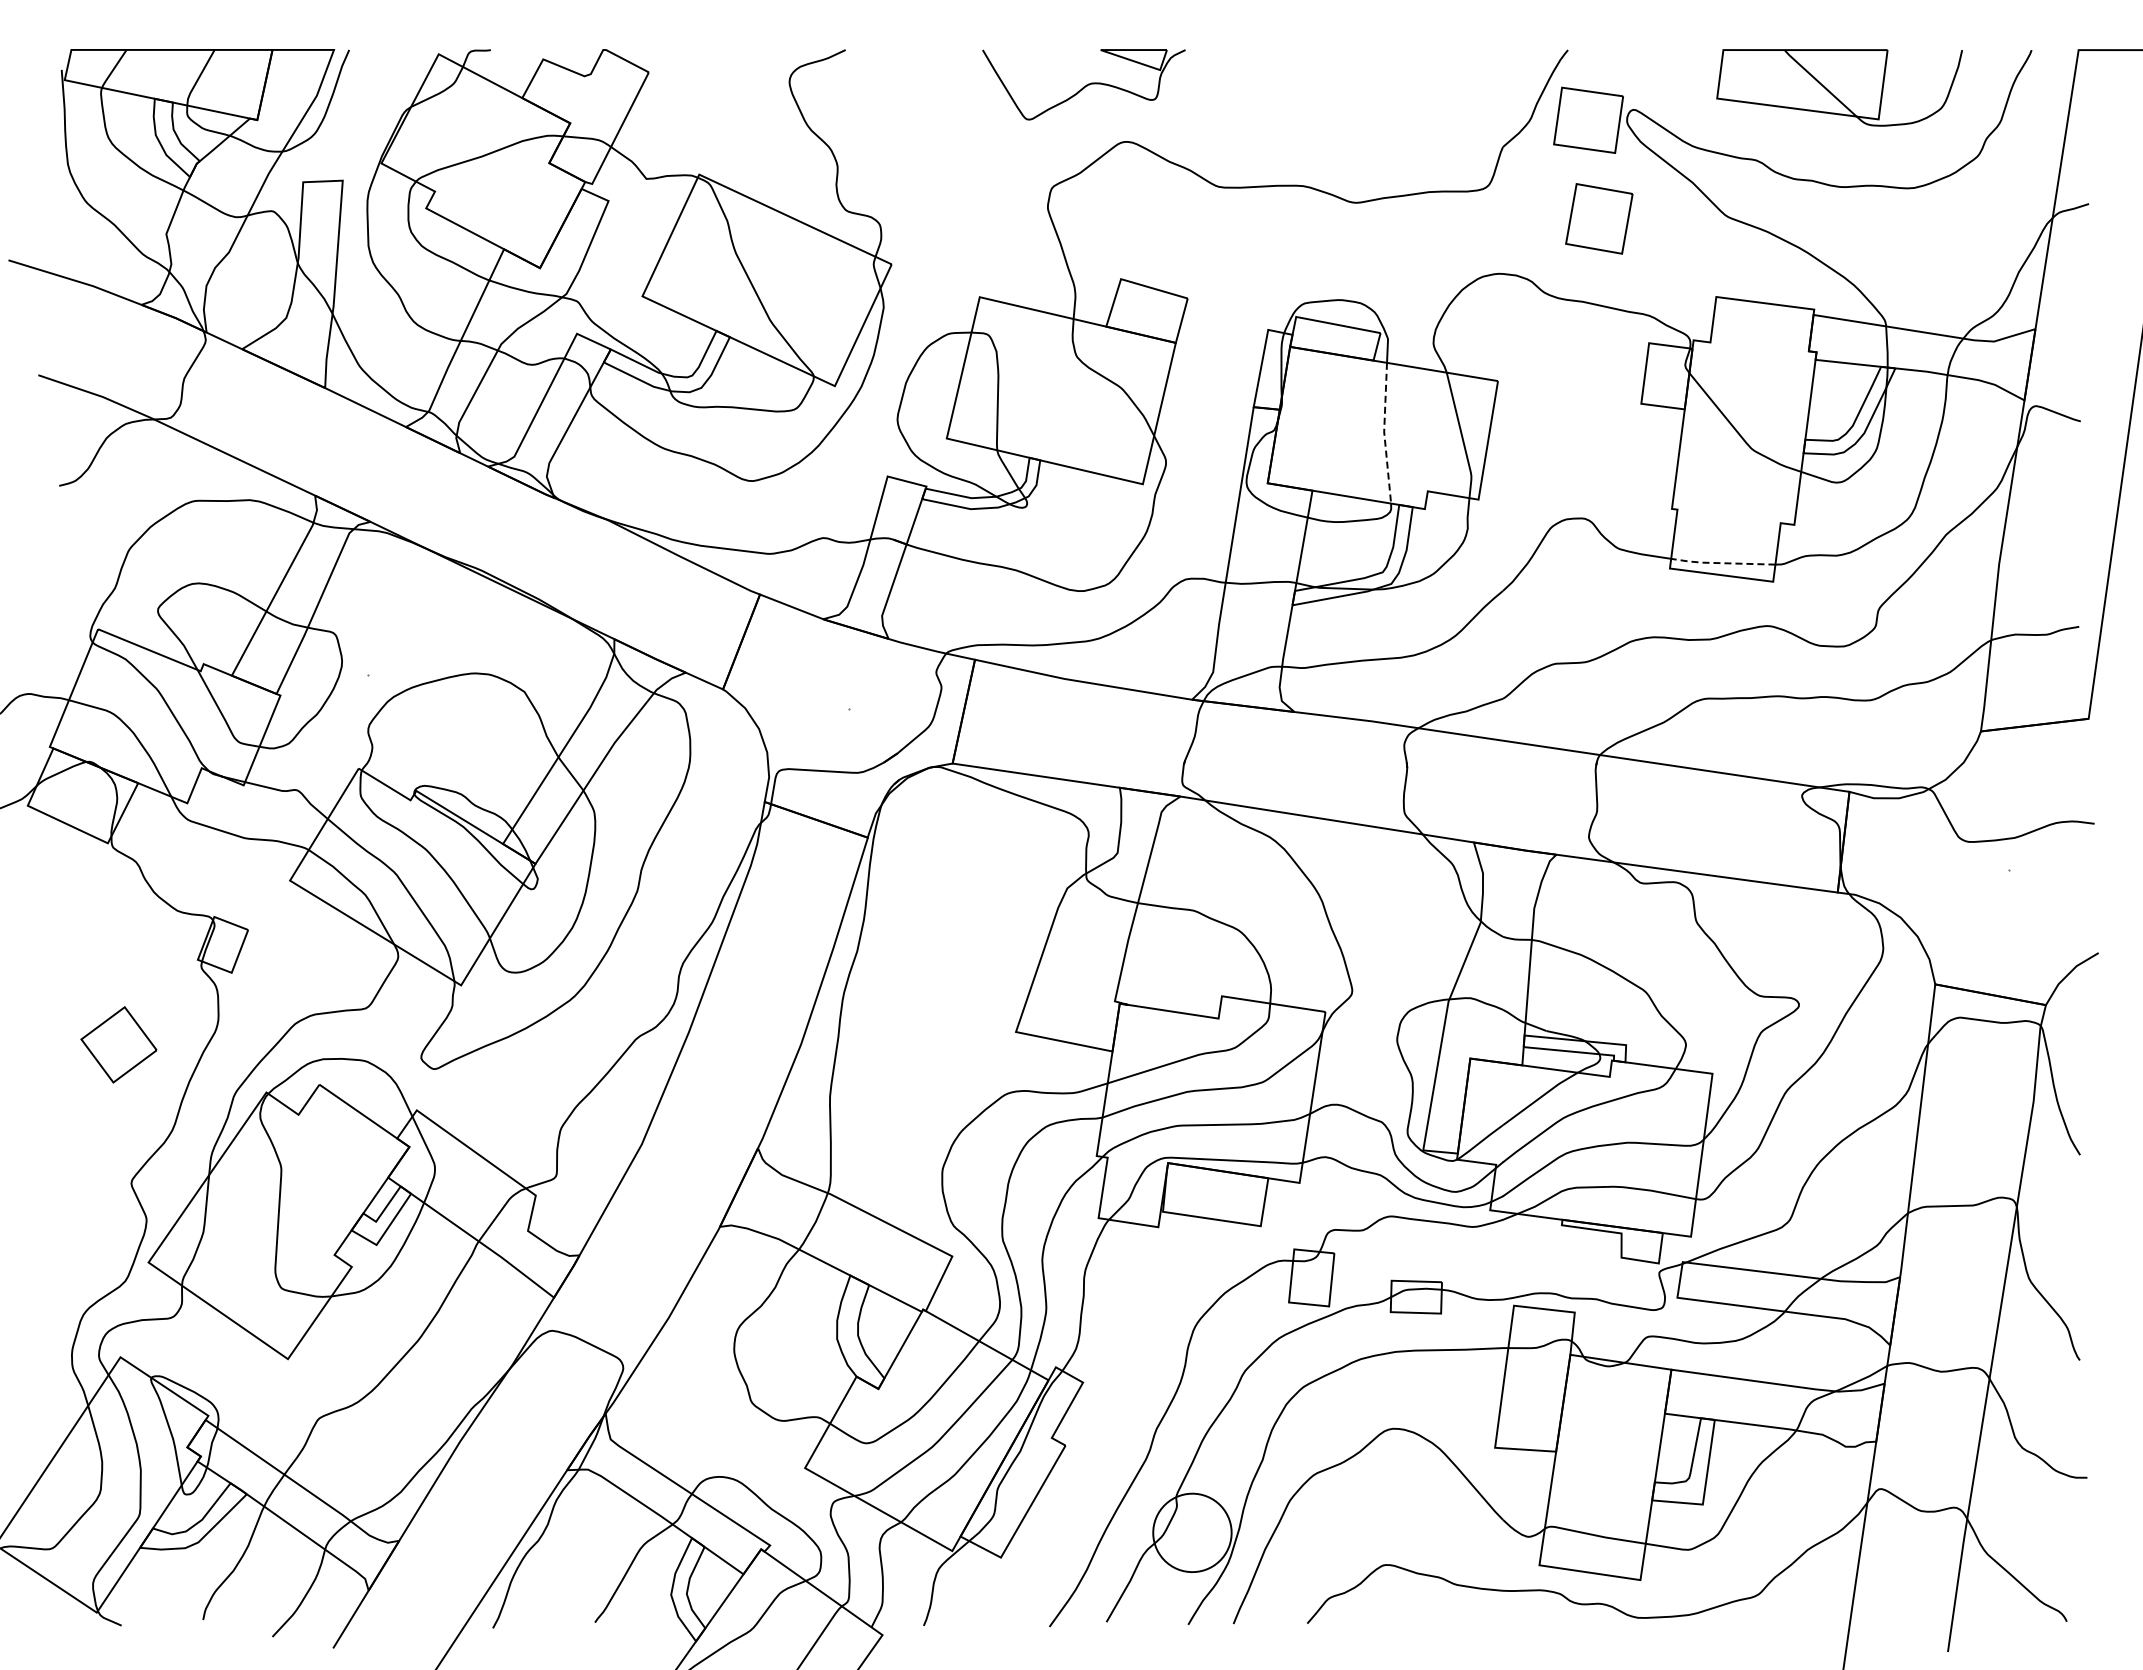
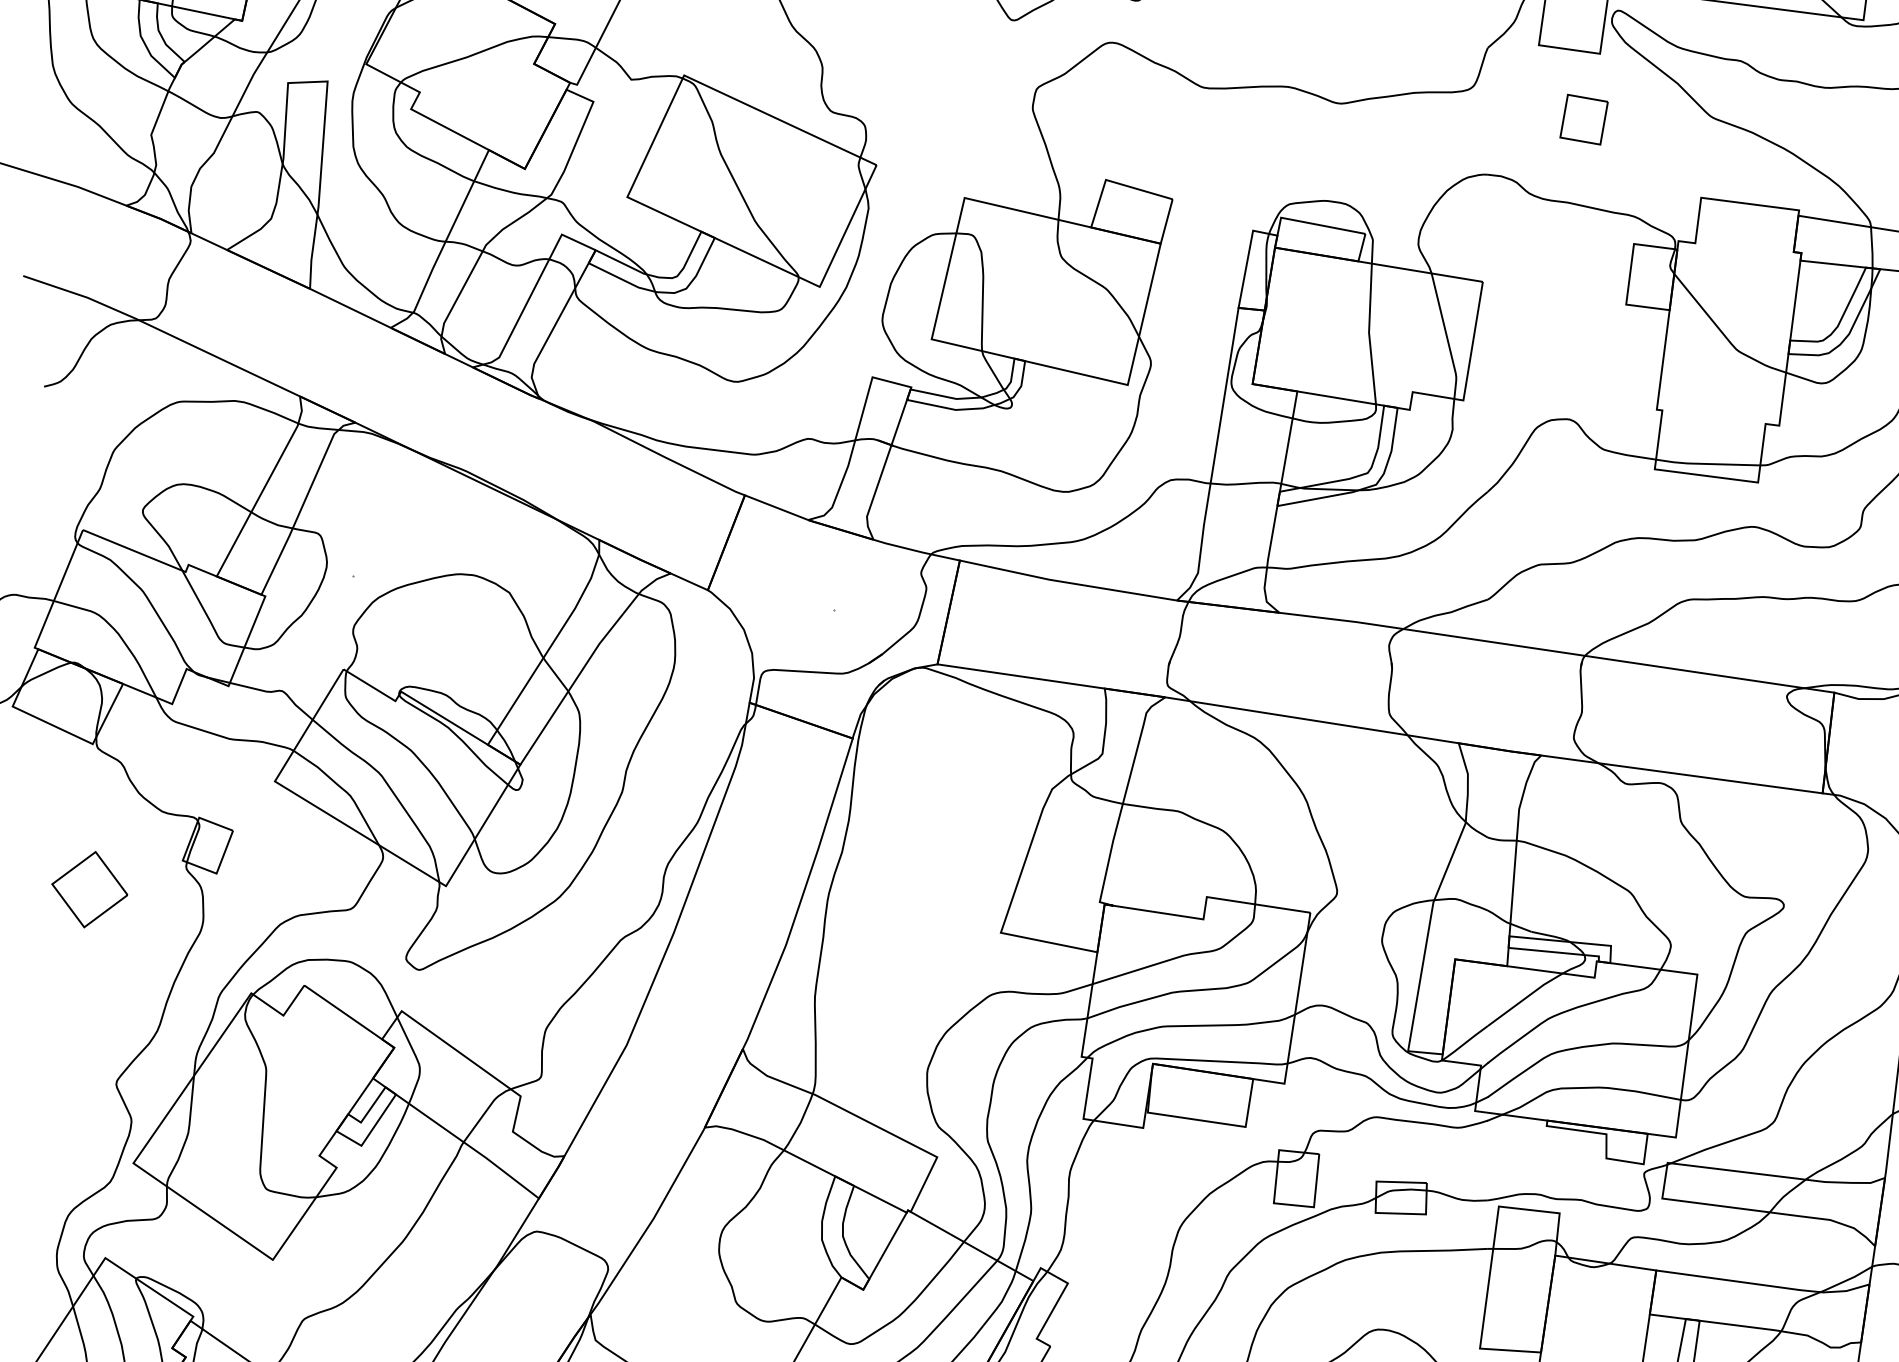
part: (1598, 218) -> (1583, 119), size x0.71
line: (1384, 432) -> (1369, 333), dashed -> solid
line: (1721, 563) -> (1706, 464), dashed -> solid
part: (118, 1044) -> (89, 889), moved

